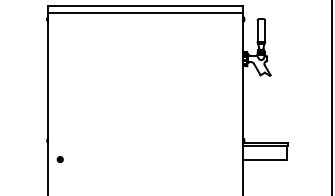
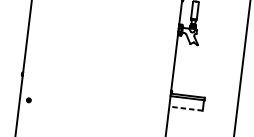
part: (59, 159) -> (28, 100), moved
line: (265, 159) -> (186, 108), solid -> dashed

